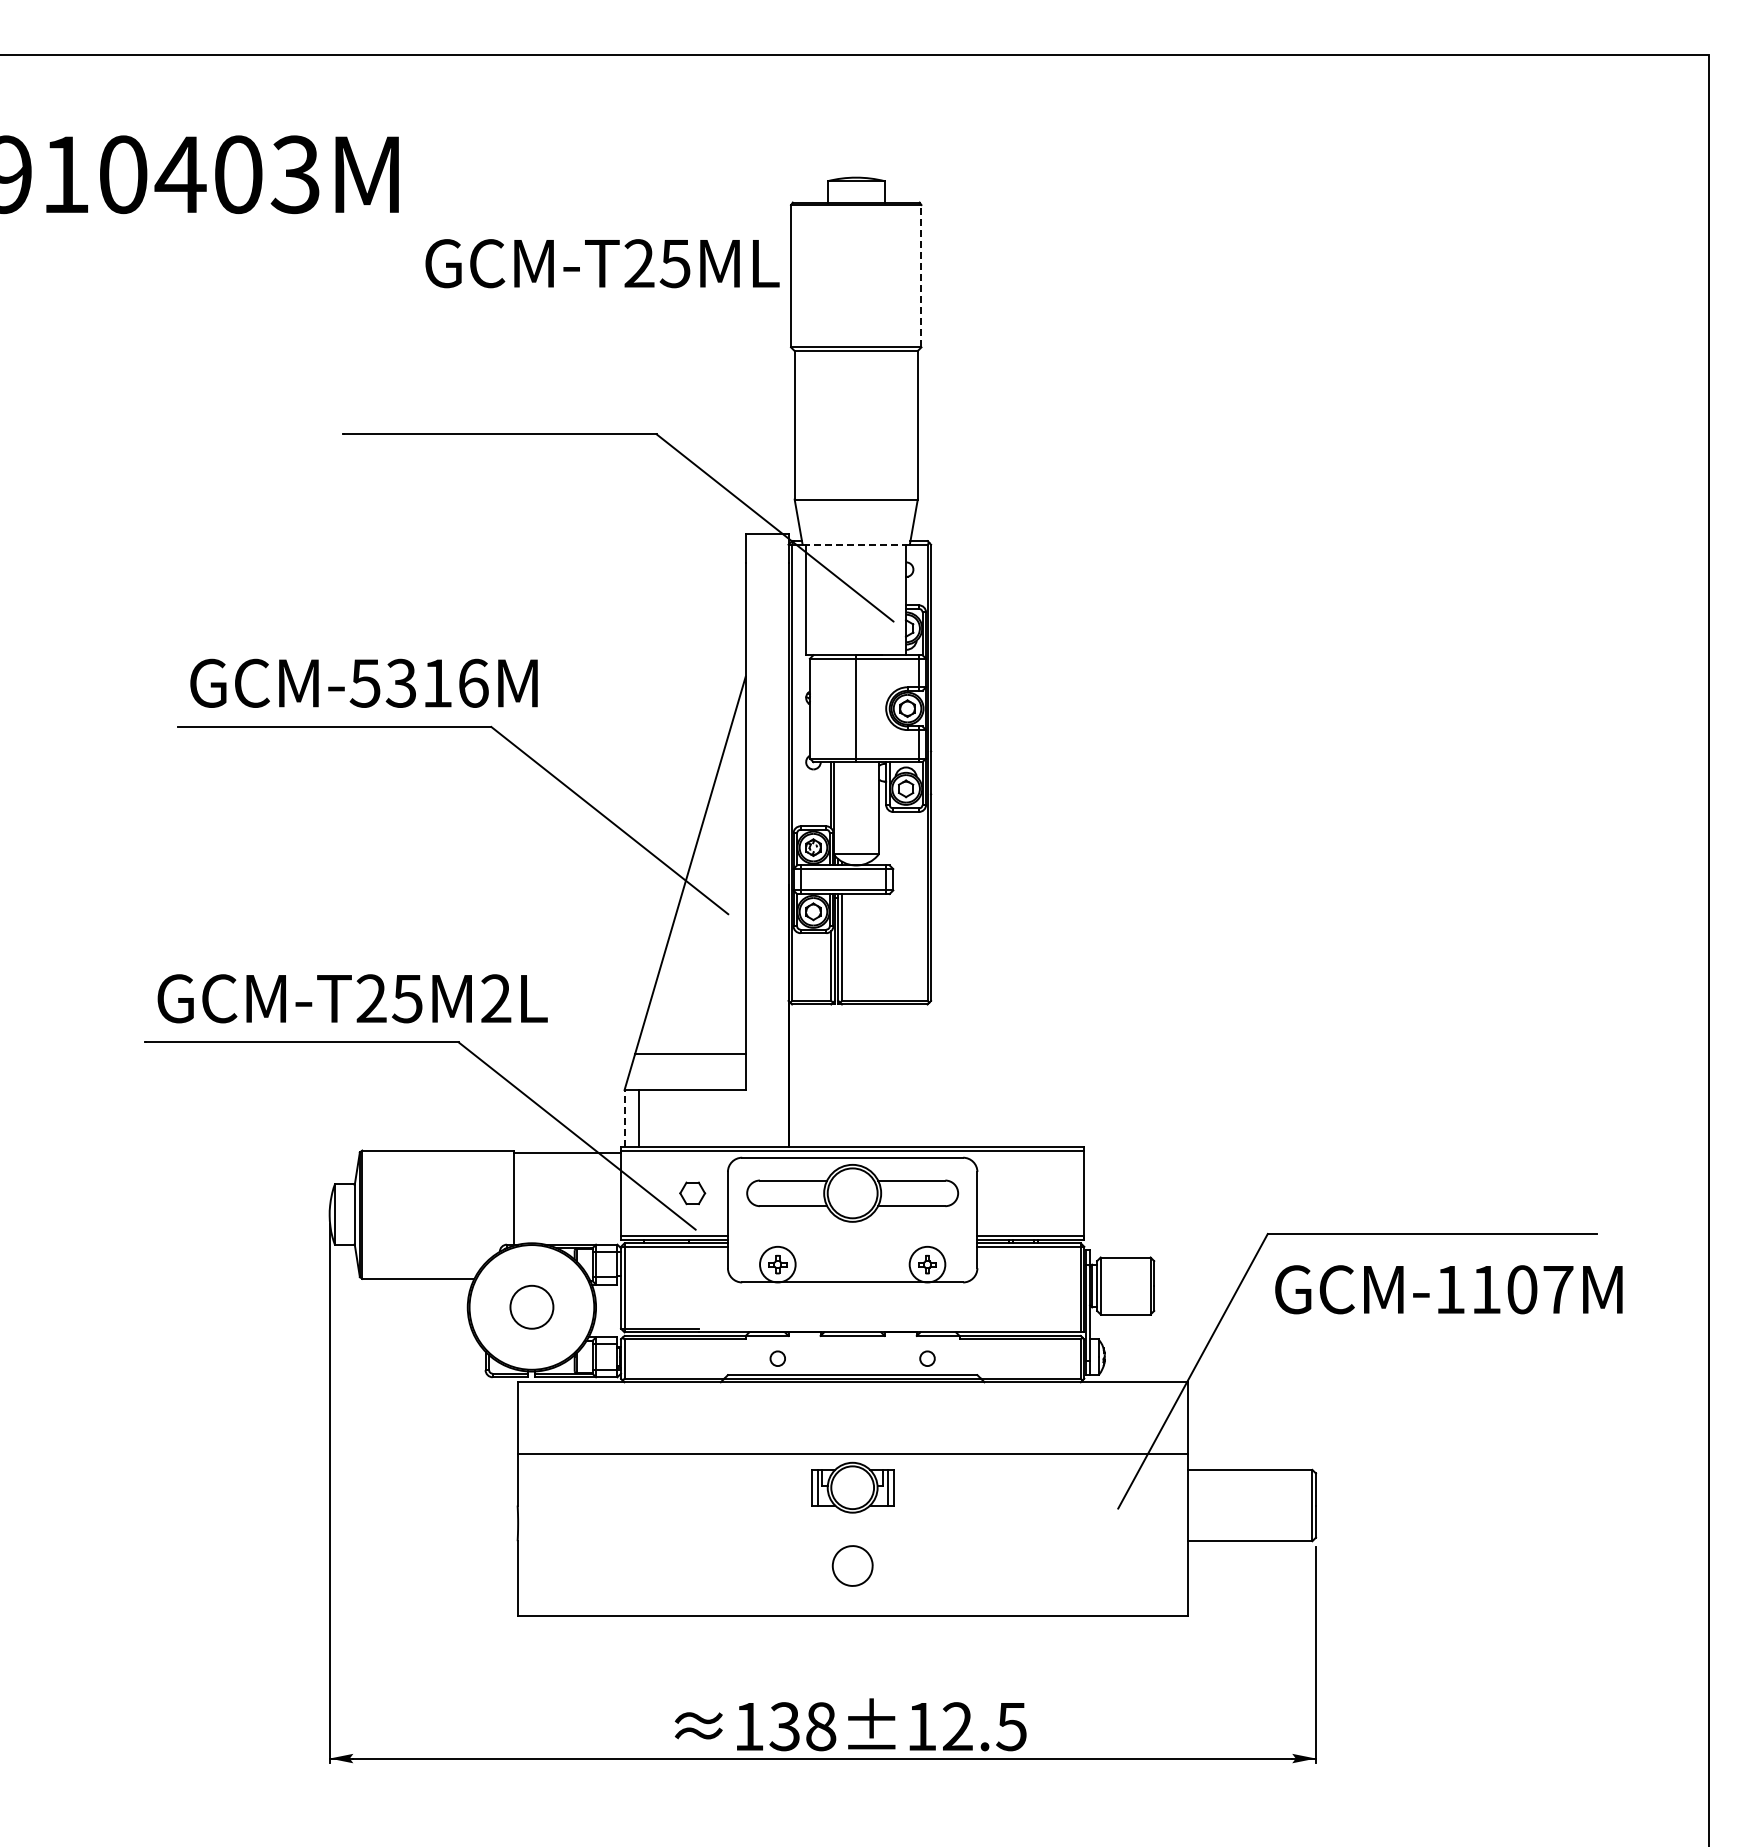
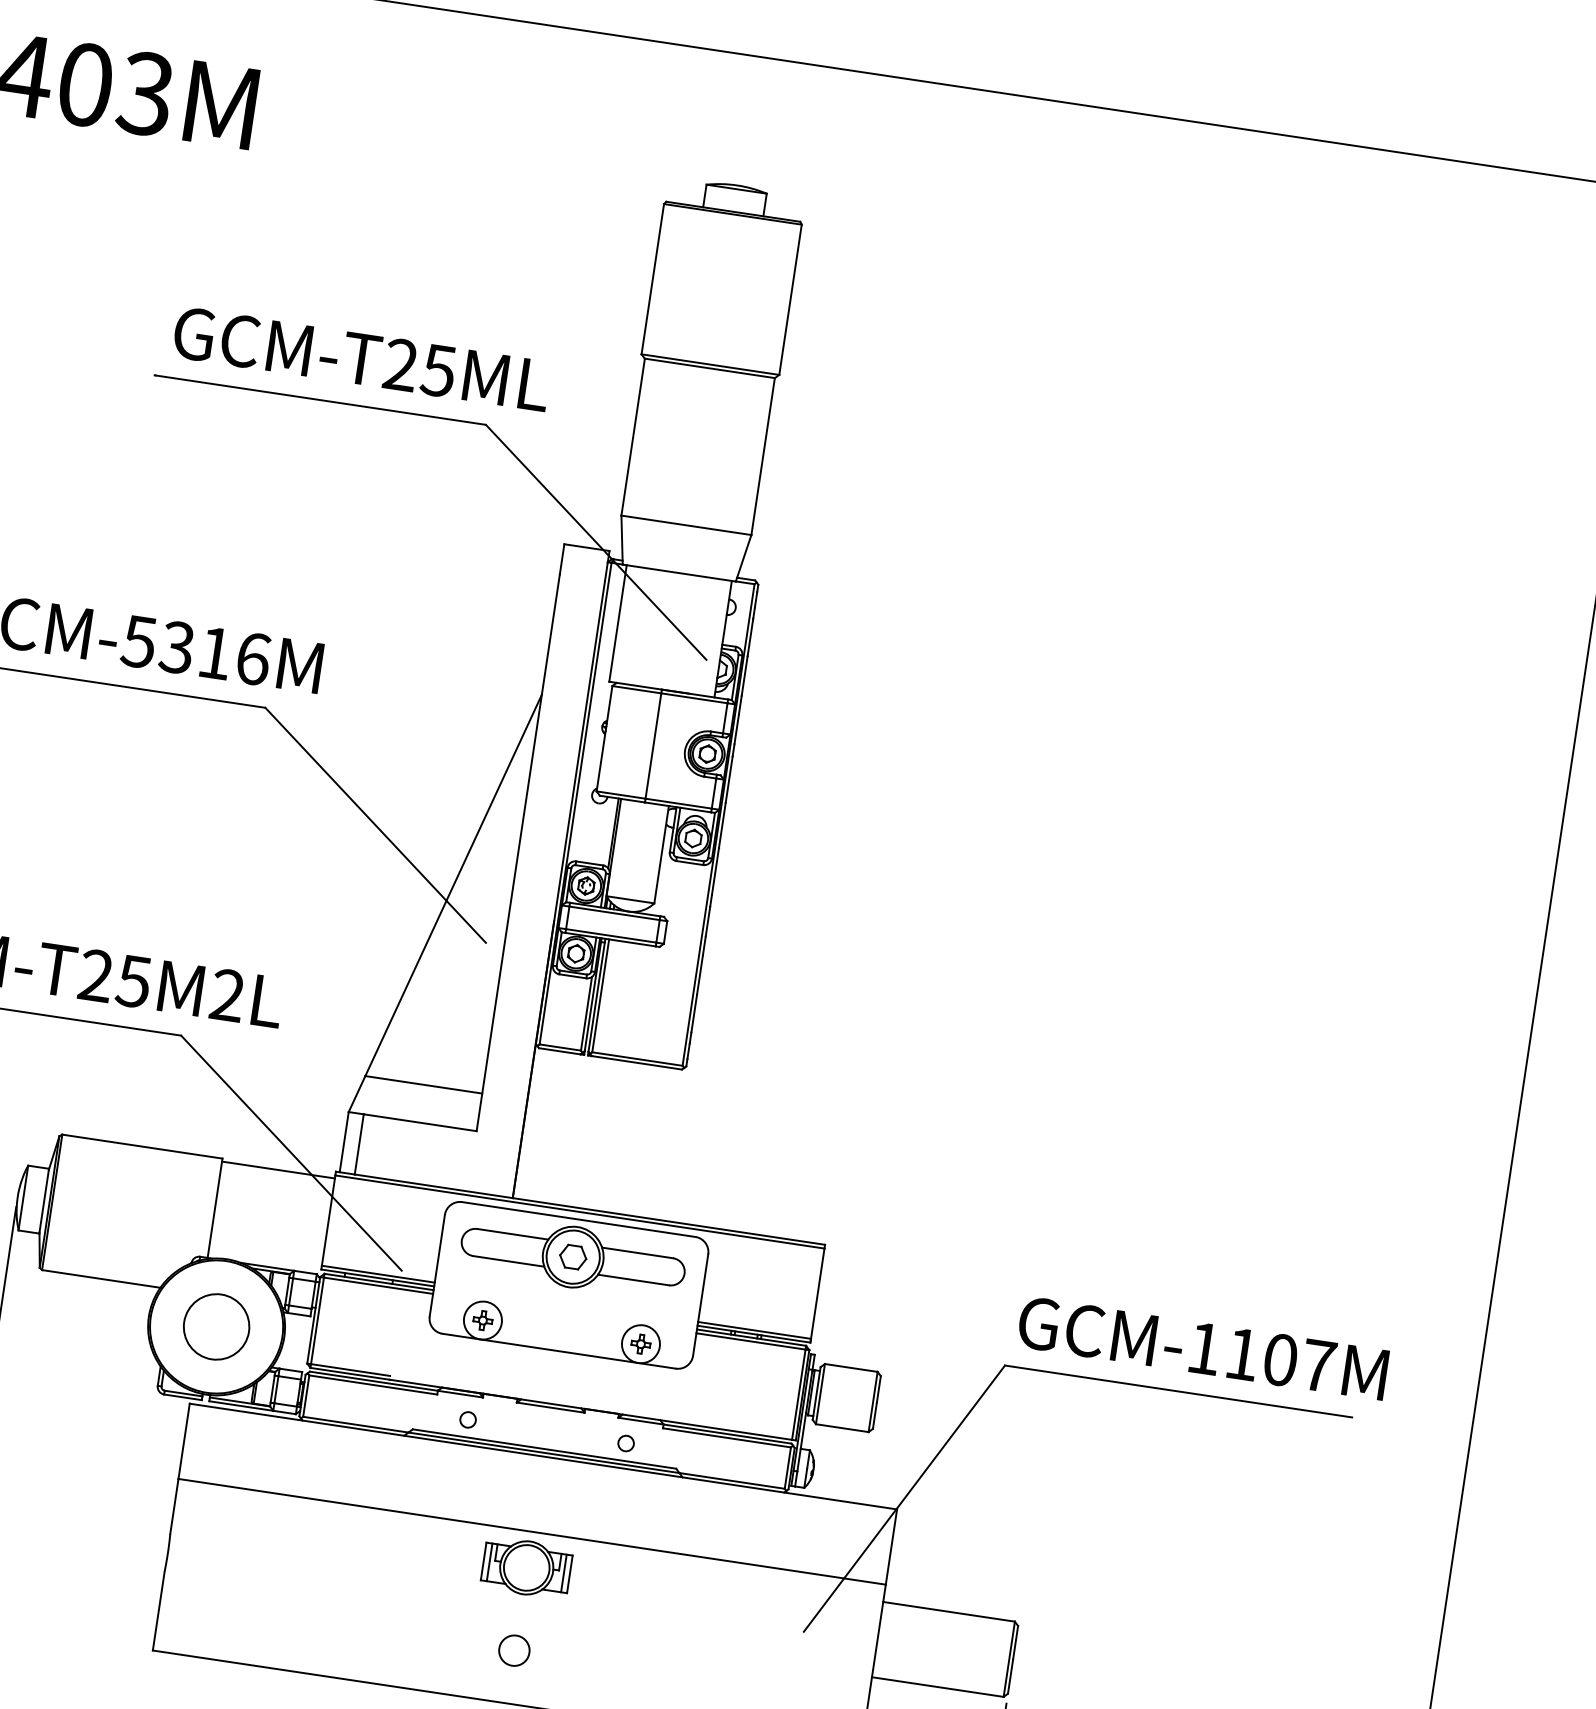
text: (602, 263) -> (361, 359), moved
line: (921, 275) -> (790, 299), dashed -> solid
line: (856, 544) -> (679, 572), dashed -> solid
line: (624, 1118) -> (344, 1142), dashed -> solid
part: (692, 1193) -> (573, 1257), moved
text: (1448, 1289) -> (1202, 1348), moved
circle: (531, 1306) -> (216, 1325), size x1.43
part: (852, 1566) -> (514, 1651), size x0.71

